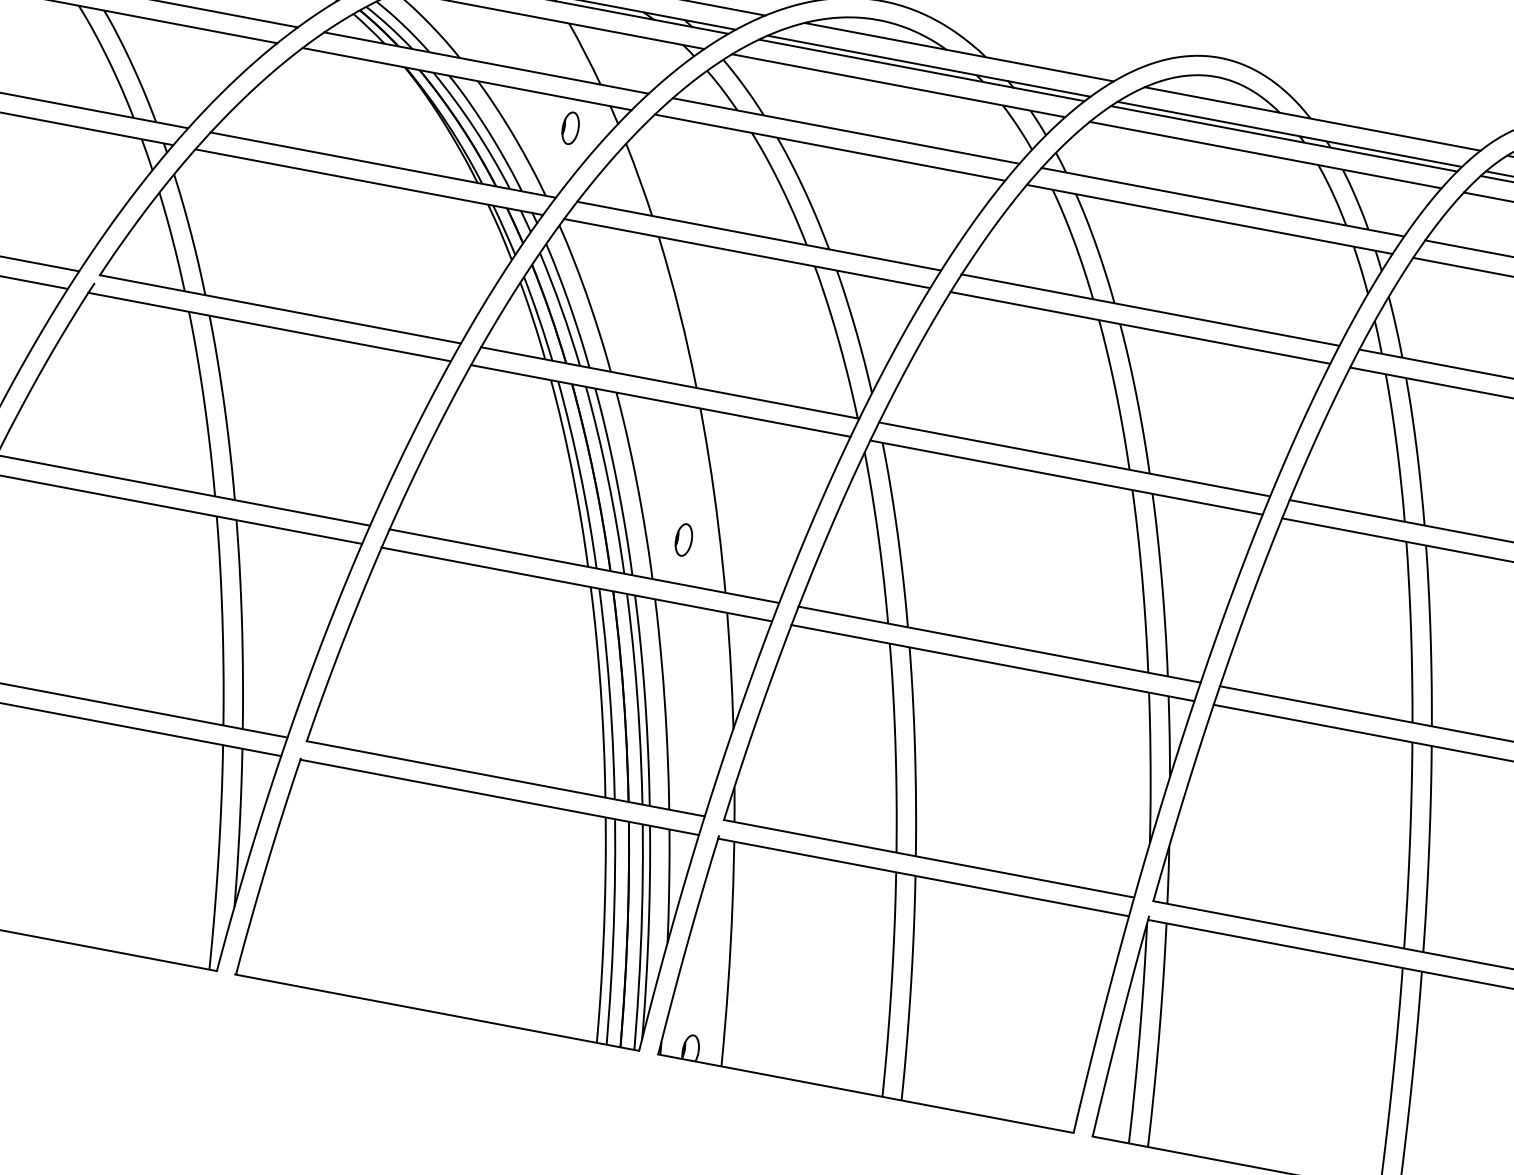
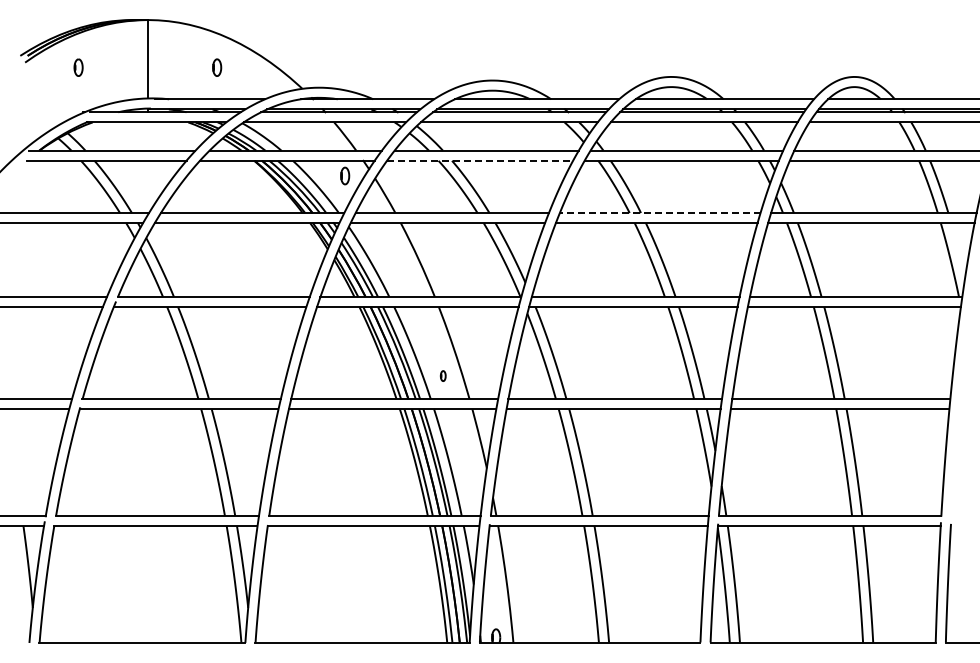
line: (830, 147) -> (480, 160), solid -> dashed
line: (1149, 310) -> (659, 213), solid -> dashed
part: (684, 538) -> (443, 375), size x0.6

